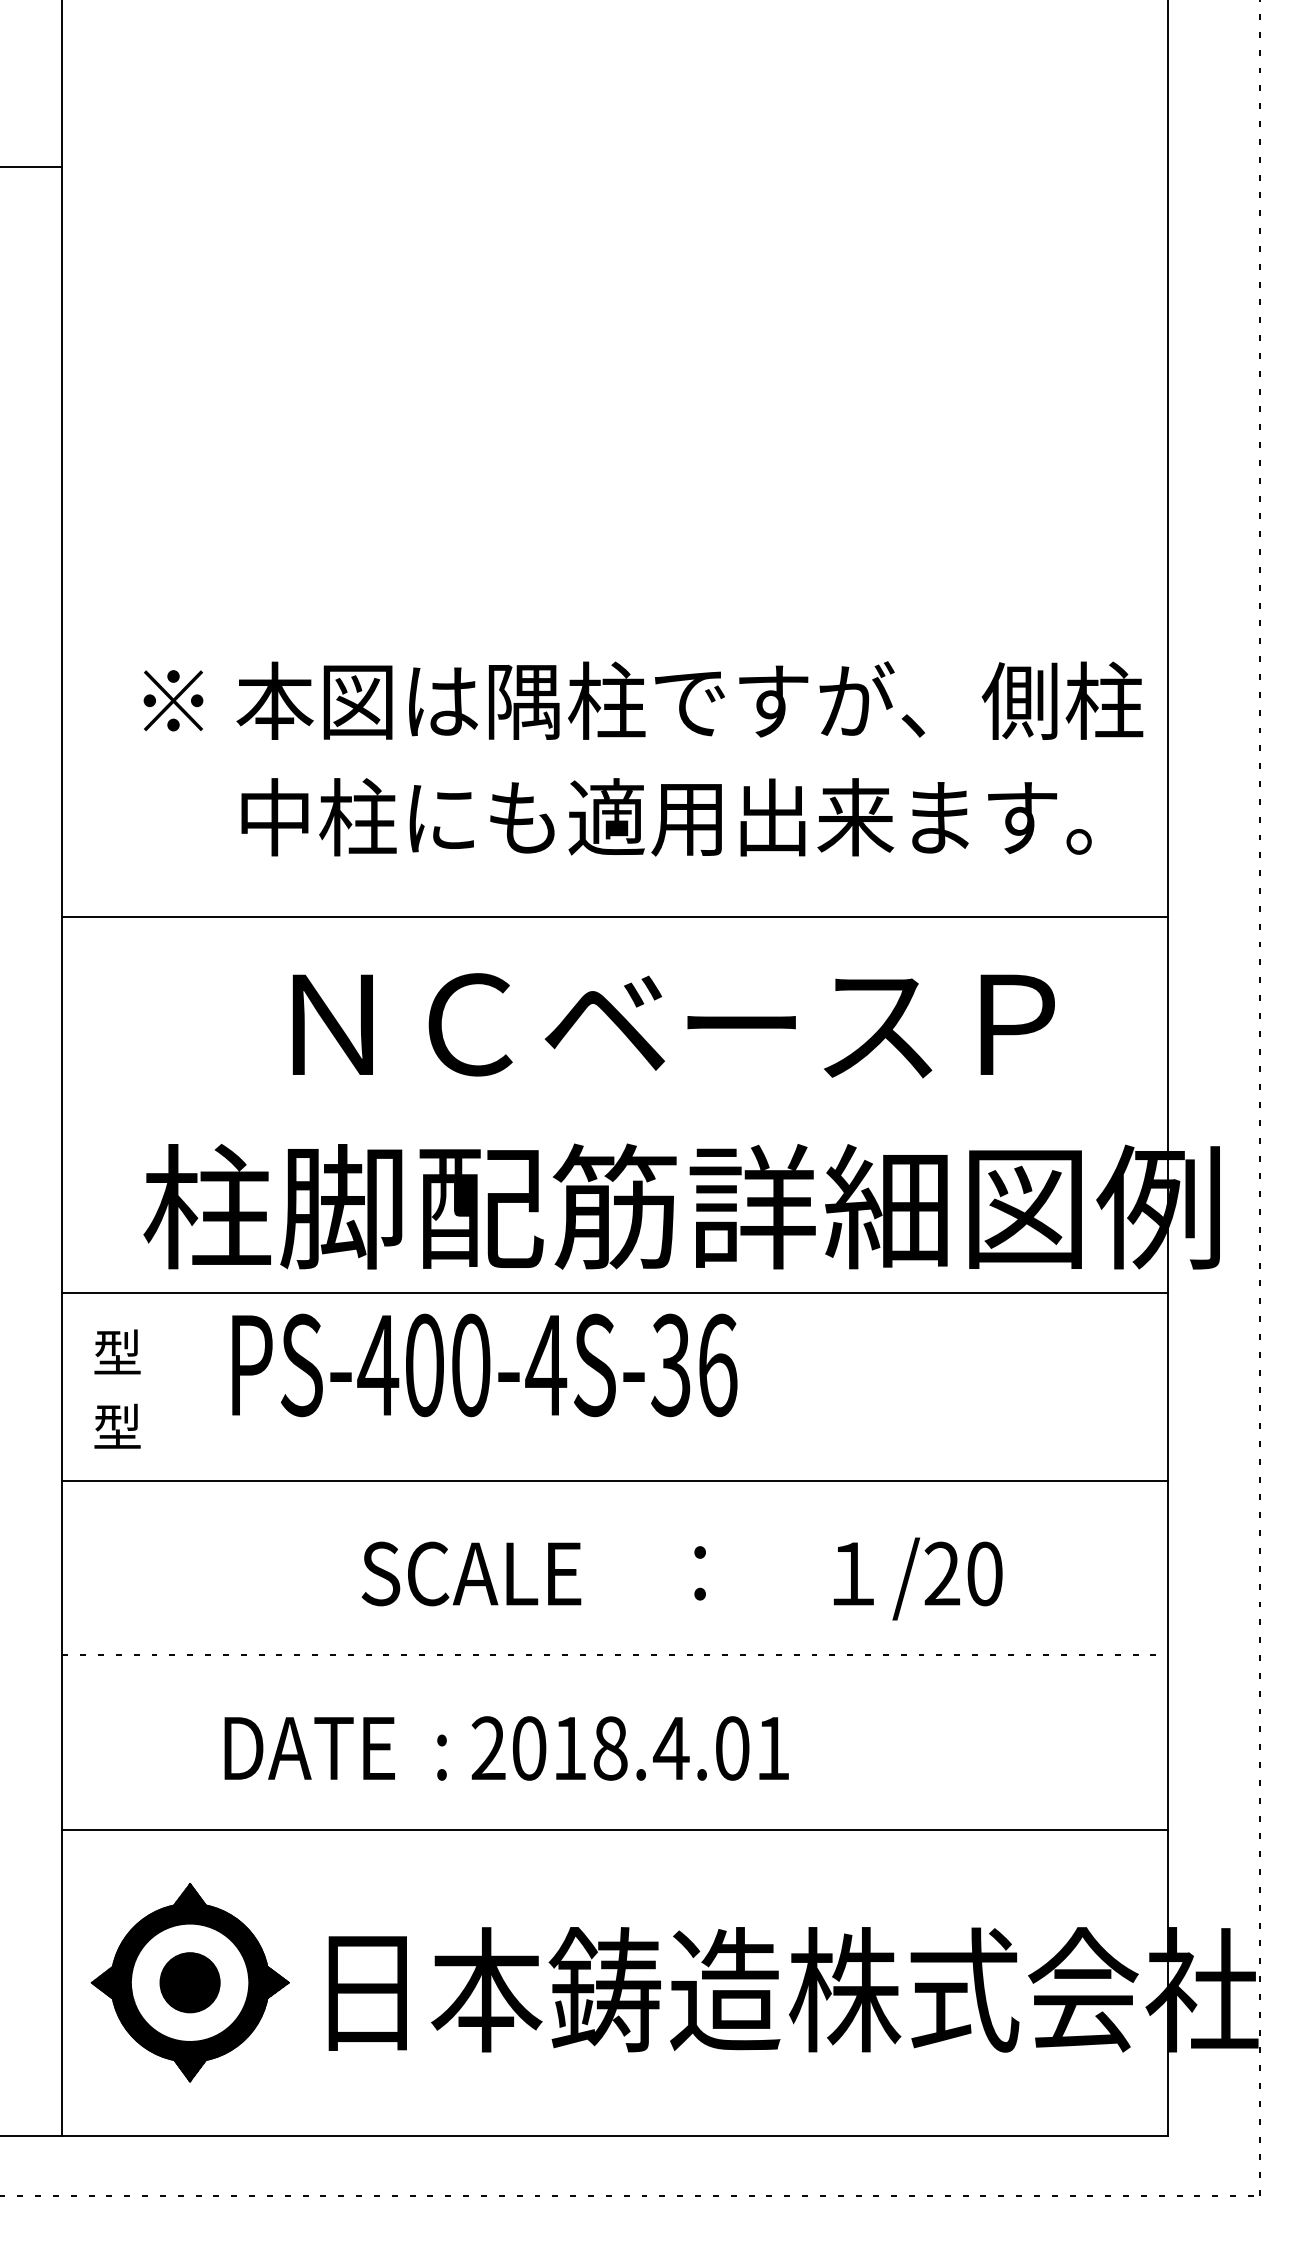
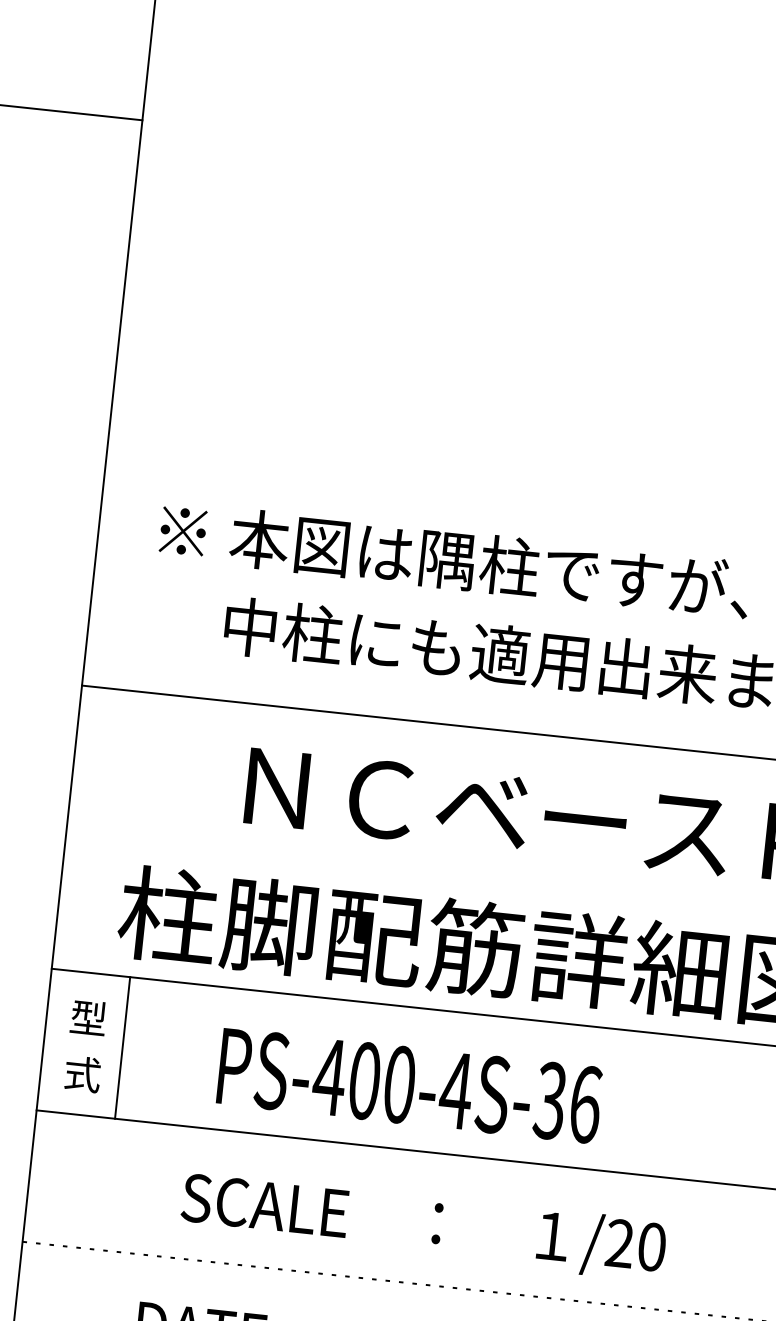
text: (484, 1365) -> (409, 1085), moved
line: (166, 1386) -> (122, 1047), added
text: (117, 1426) -> (82, 1073), 型 -> 式
text: (681, 1578) -> (423, 1226), moved

